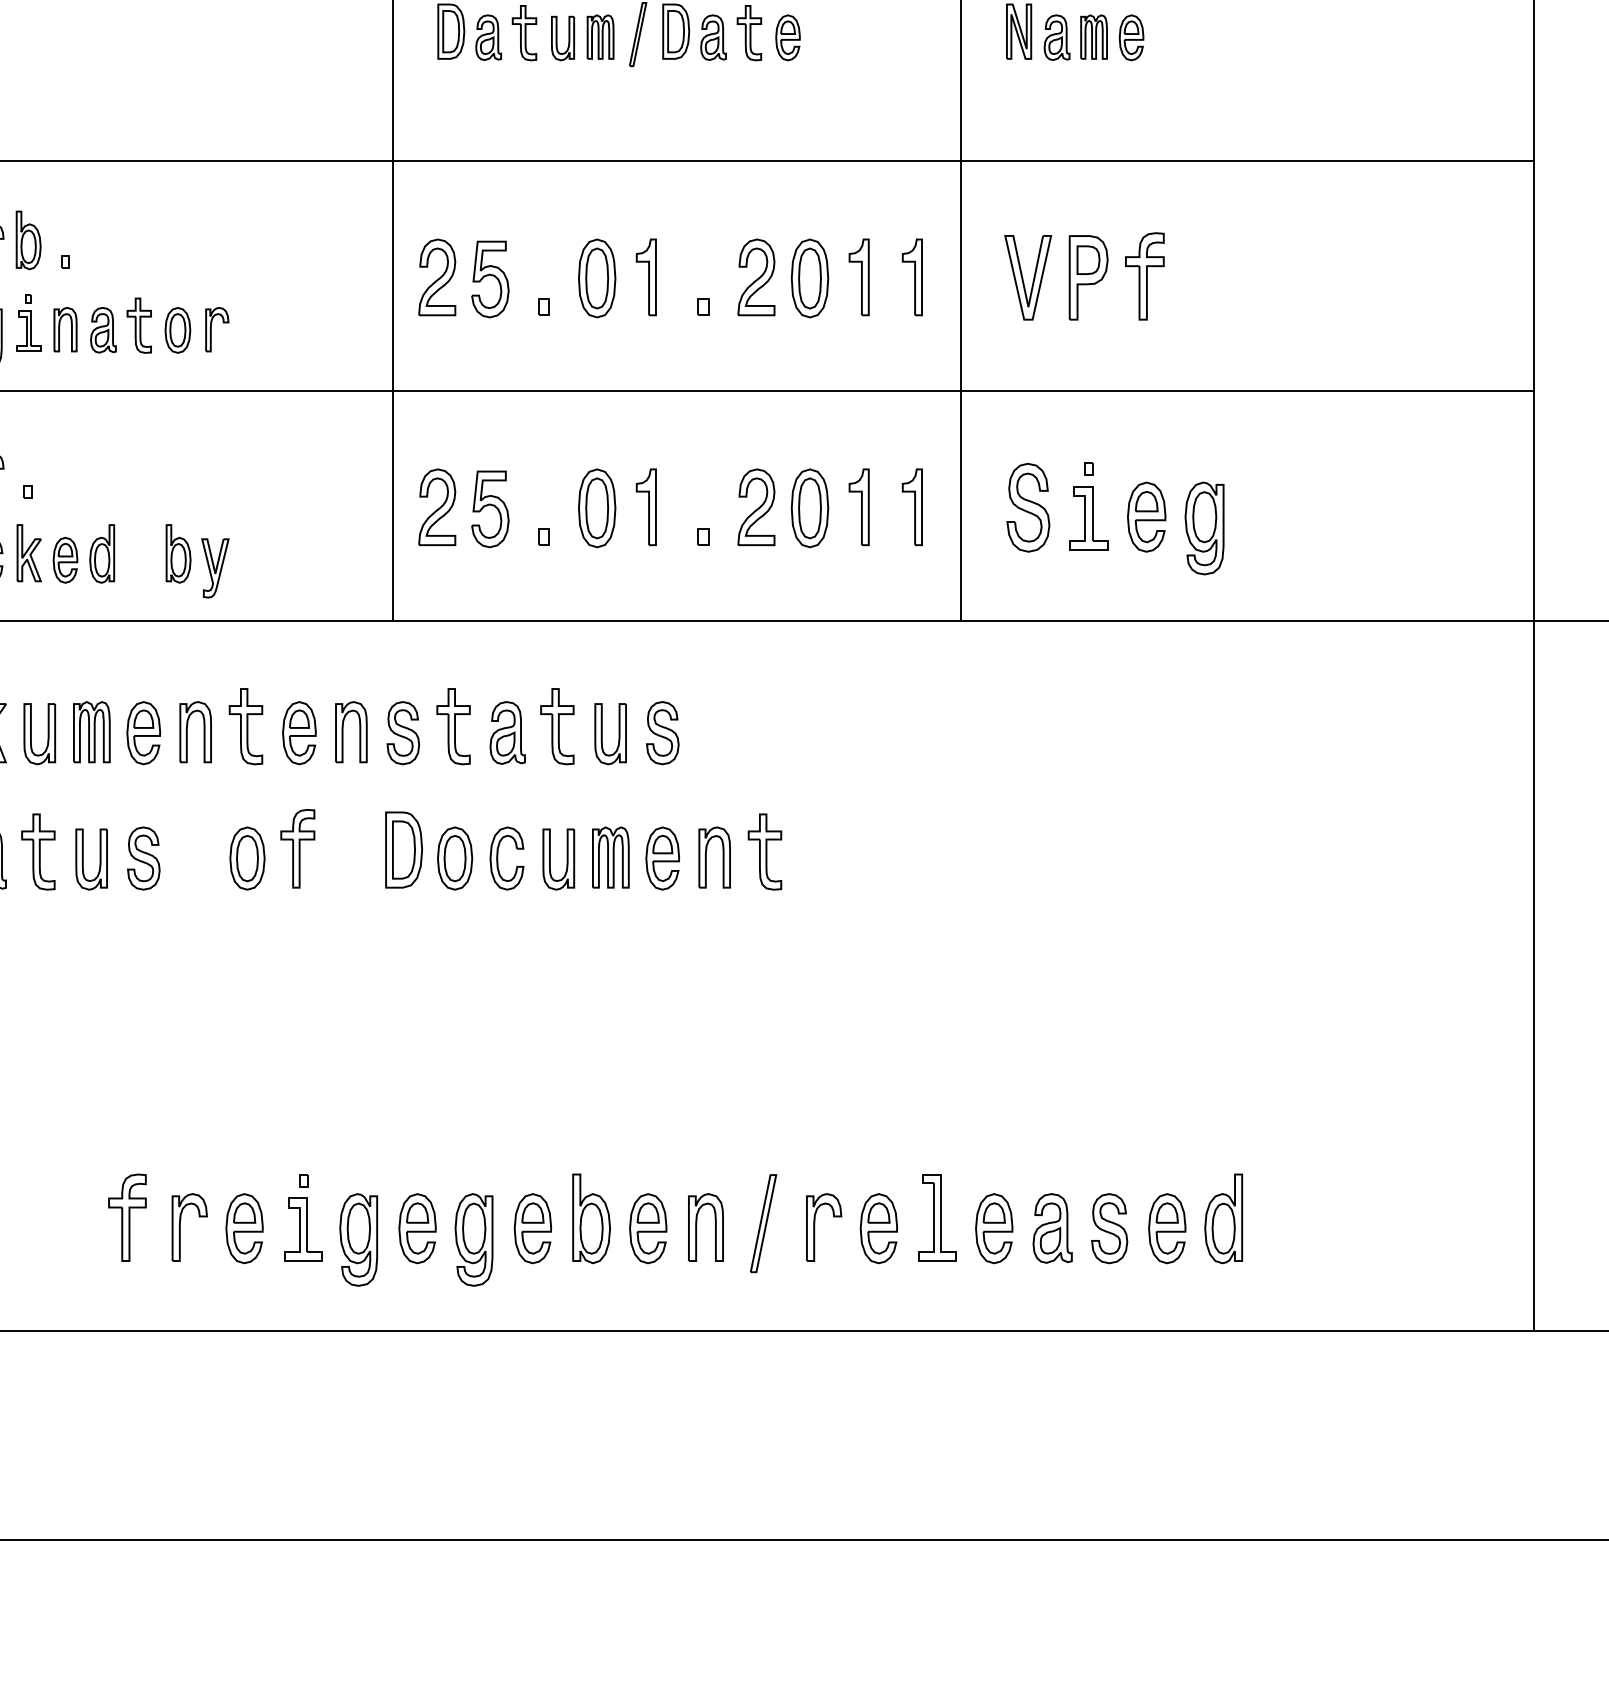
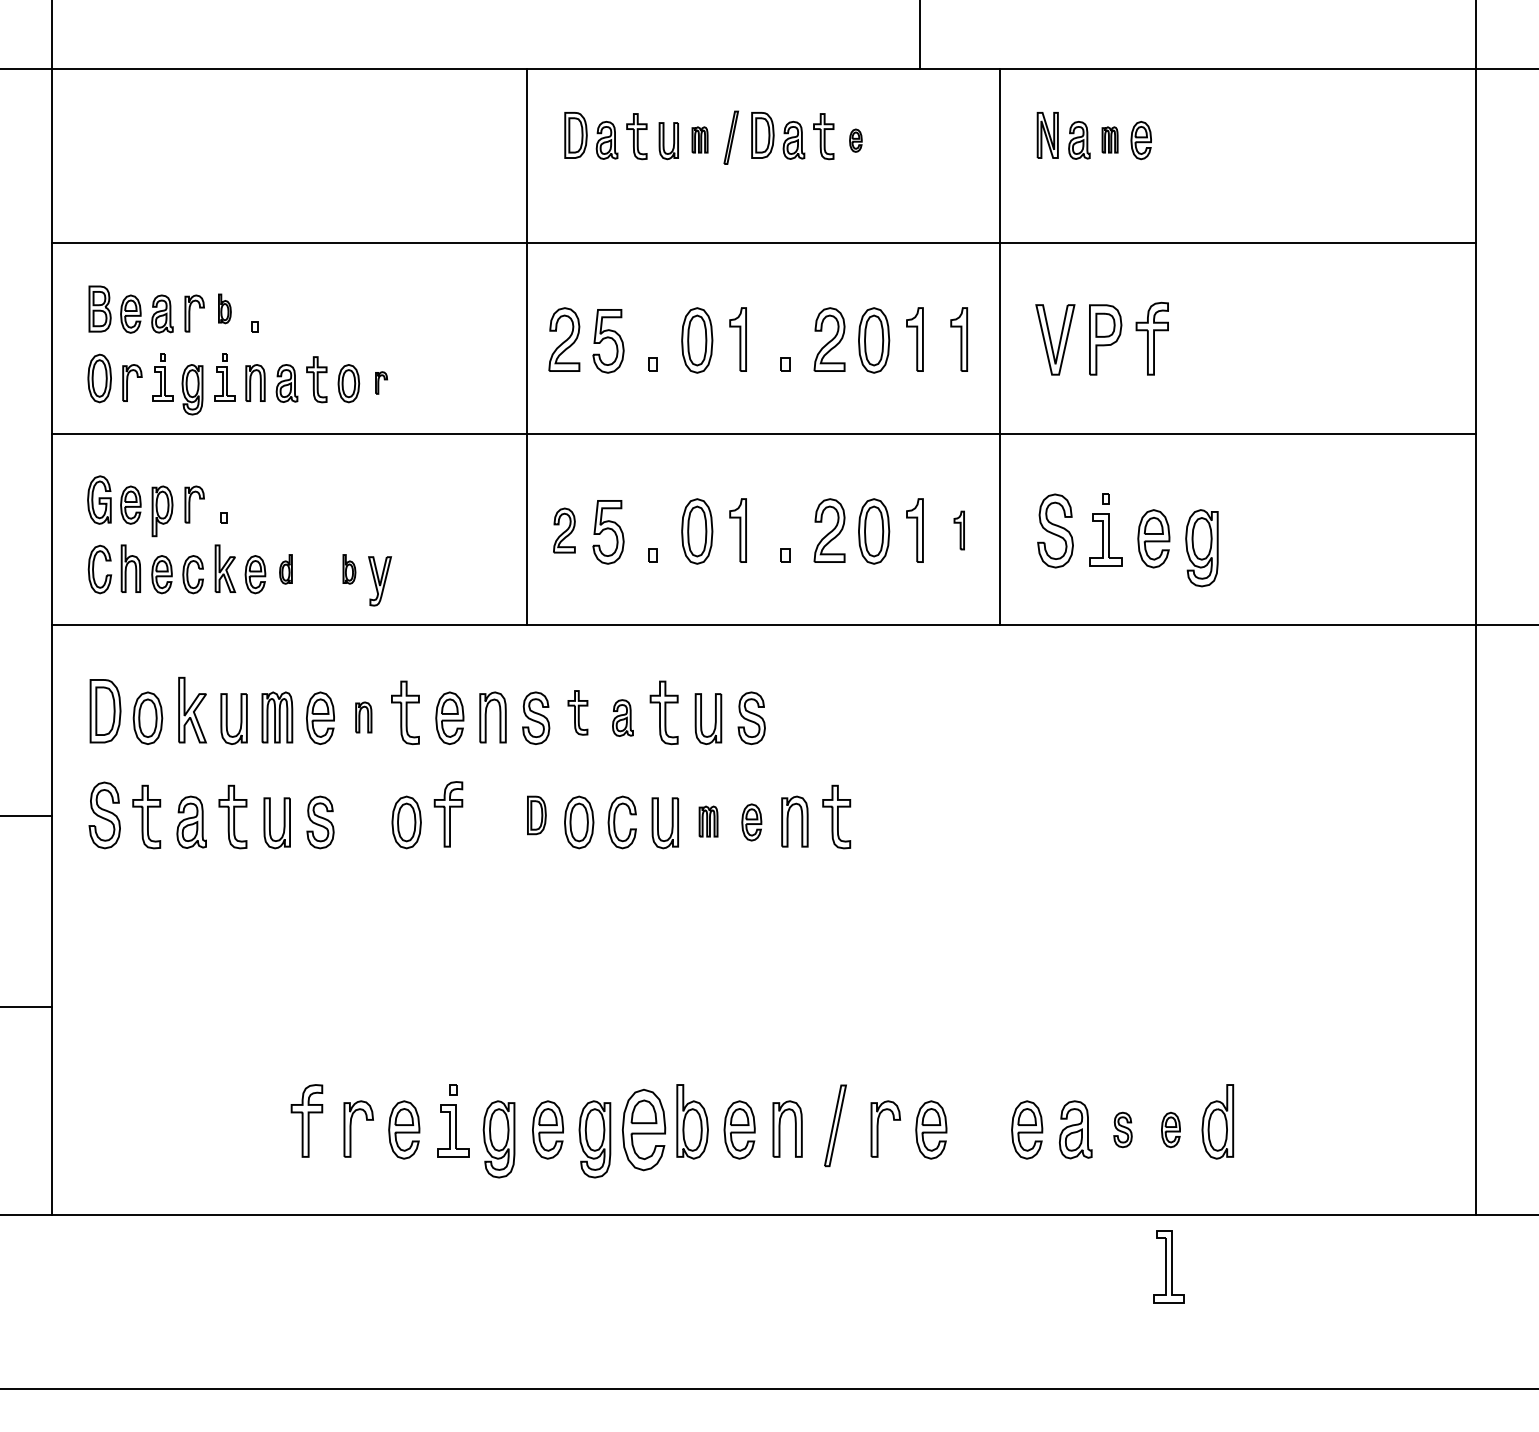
part: (599, 36) -> (699, 139), size x0.7
part: (1093, 36) -> (1109, 139), size x0.7
part: (787, 37) -> (855, 140), size x0.6
part: (28, 239) -> (224, 308), size x0.6
part: (217, 329) -> (381, 382), size x0.6
part: (437, 507) -> (564, 530), size x0.7
part: (912, 507) -> (959, 530), size x0.6
part: (101, 554) -> (285, 569), size x0.6
part: (178, 554) -> (349, 569), size x0.6
part: (453, 726) -> (577, 712), size x0.7
part: (195, 732) -> (363, 717), size x0.6
part: (507, 732) -> (622, 717), size x0.7
part: (403, 850) -> (536, 815), size x0.6
part: (610, 857) -> (708, 821), size x0.6
part: (662, 858) -> (751, 822), size x0.7
part: (936, 1217) -> (1168, 1266), moved
part: (532, 1228) -> (643, 1129), size x1.4
part: (1108, 1228) -> (1122, 1129), size x0.6
part: (1166, 1228) -> (1170, 1129), size x0.6

